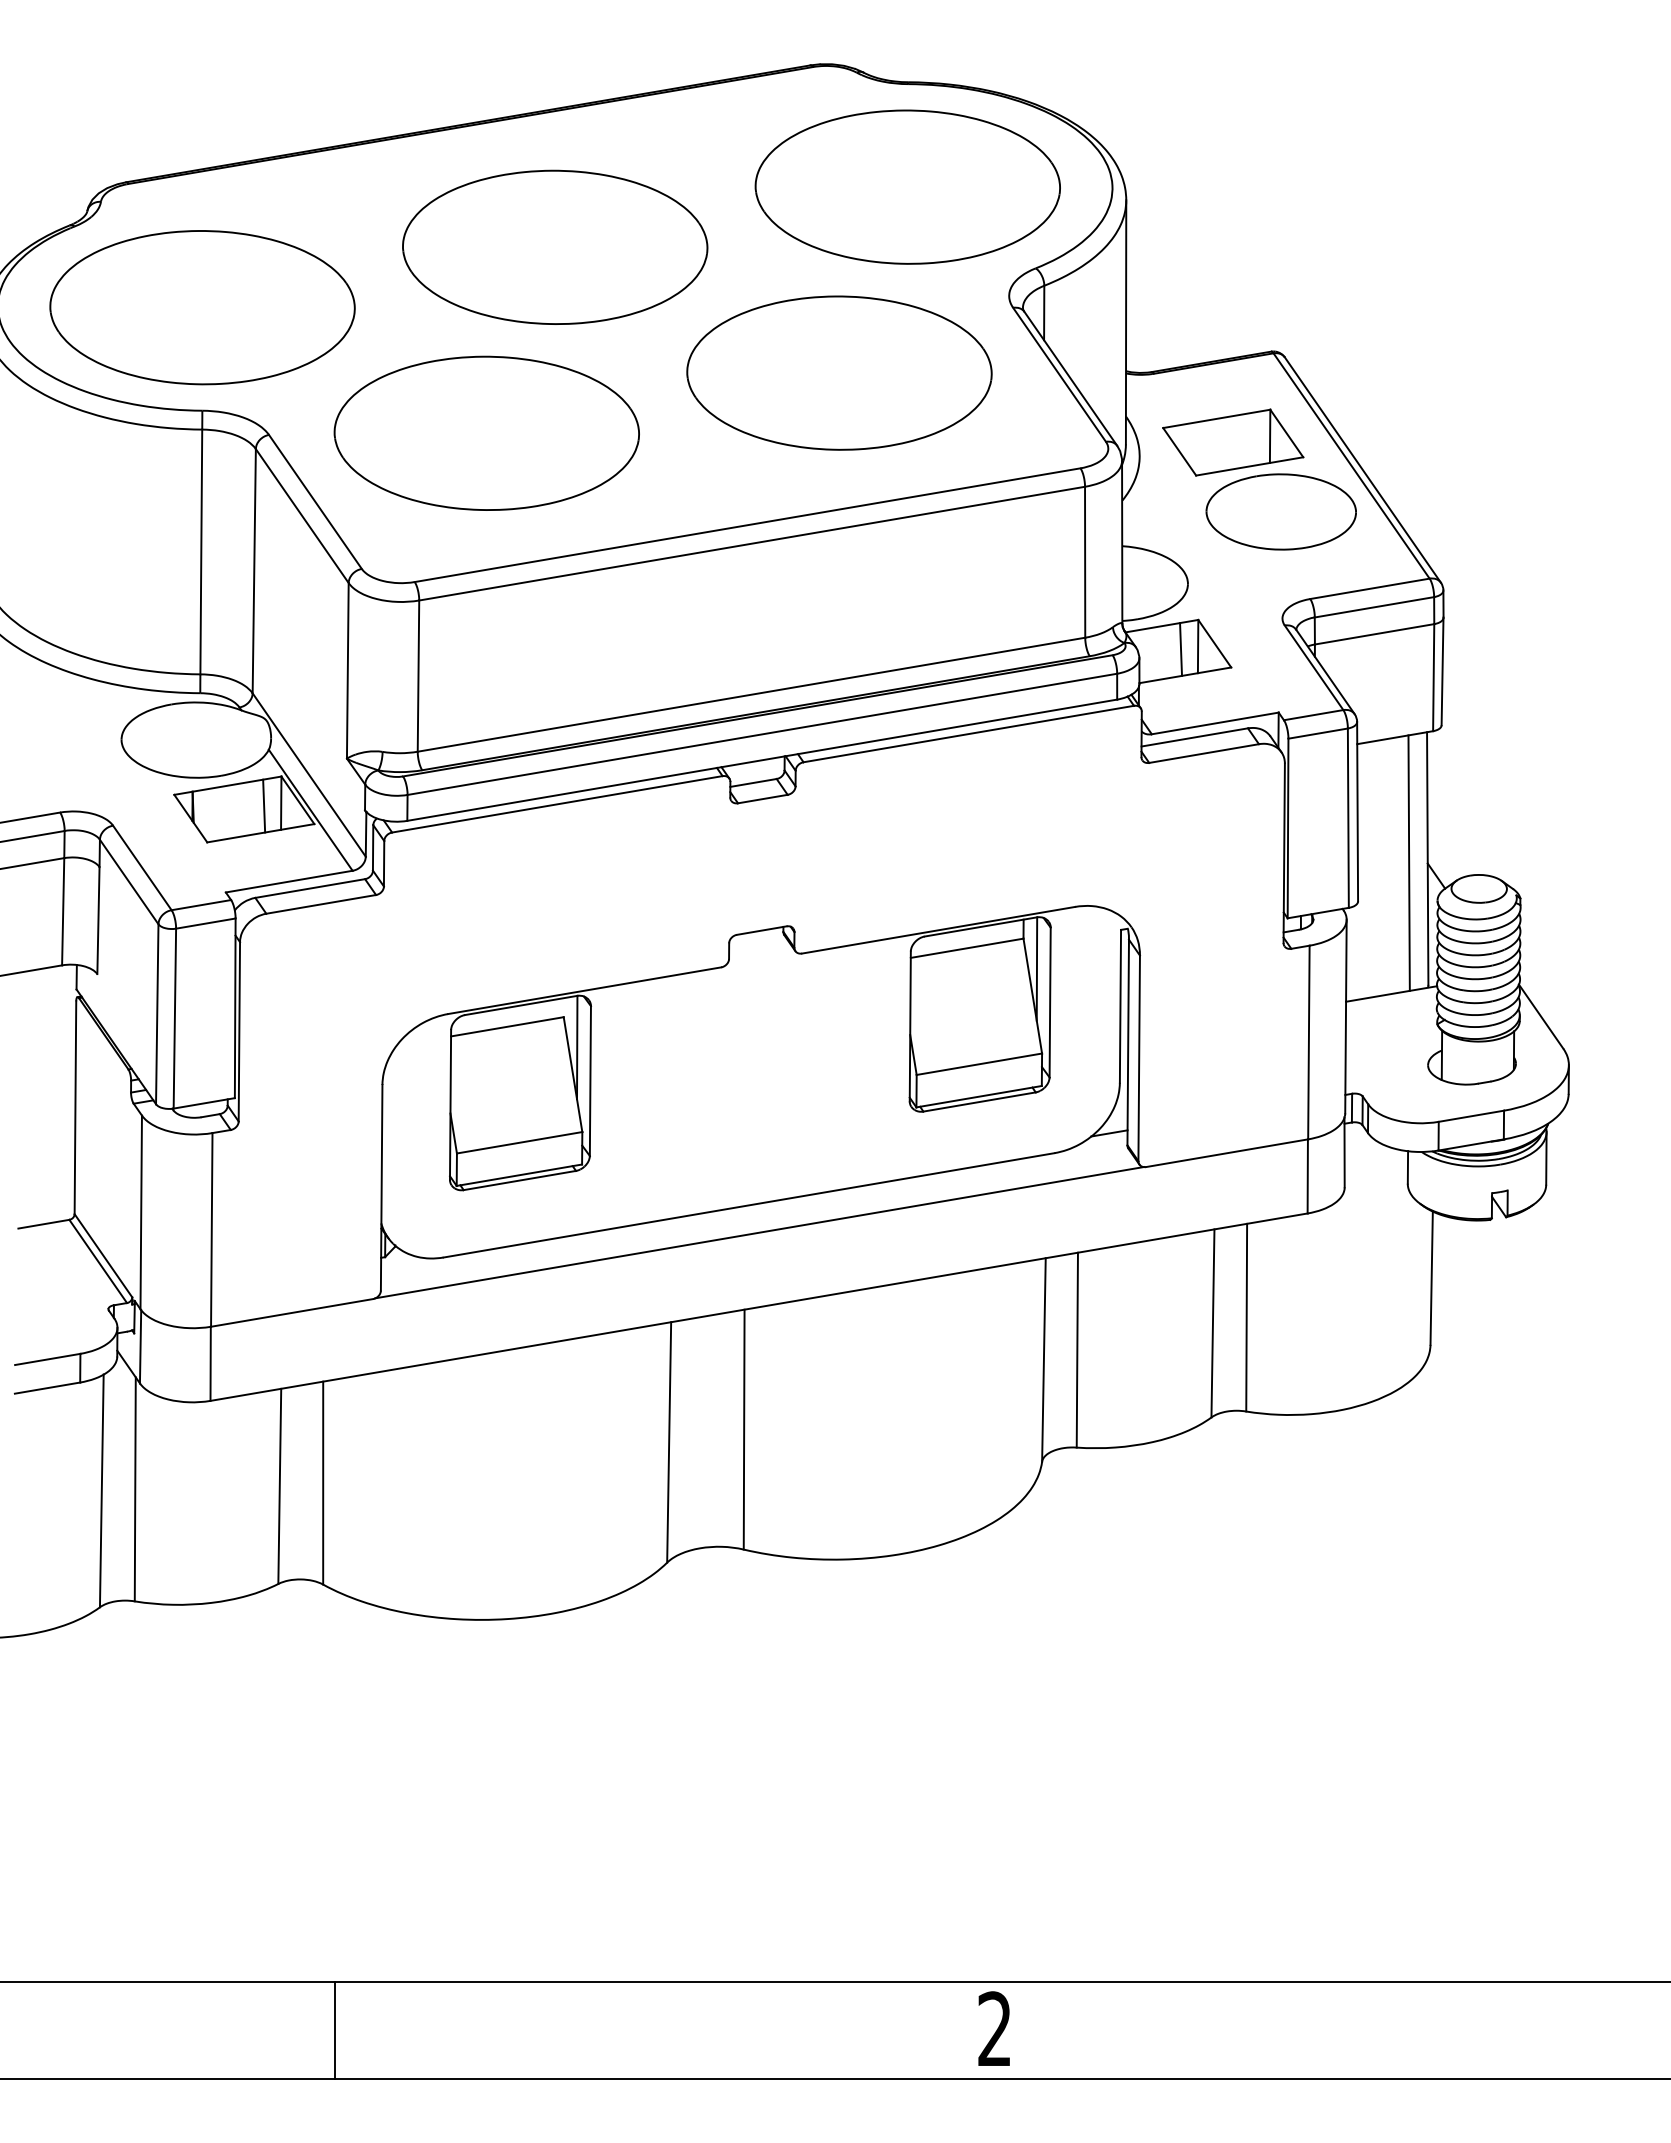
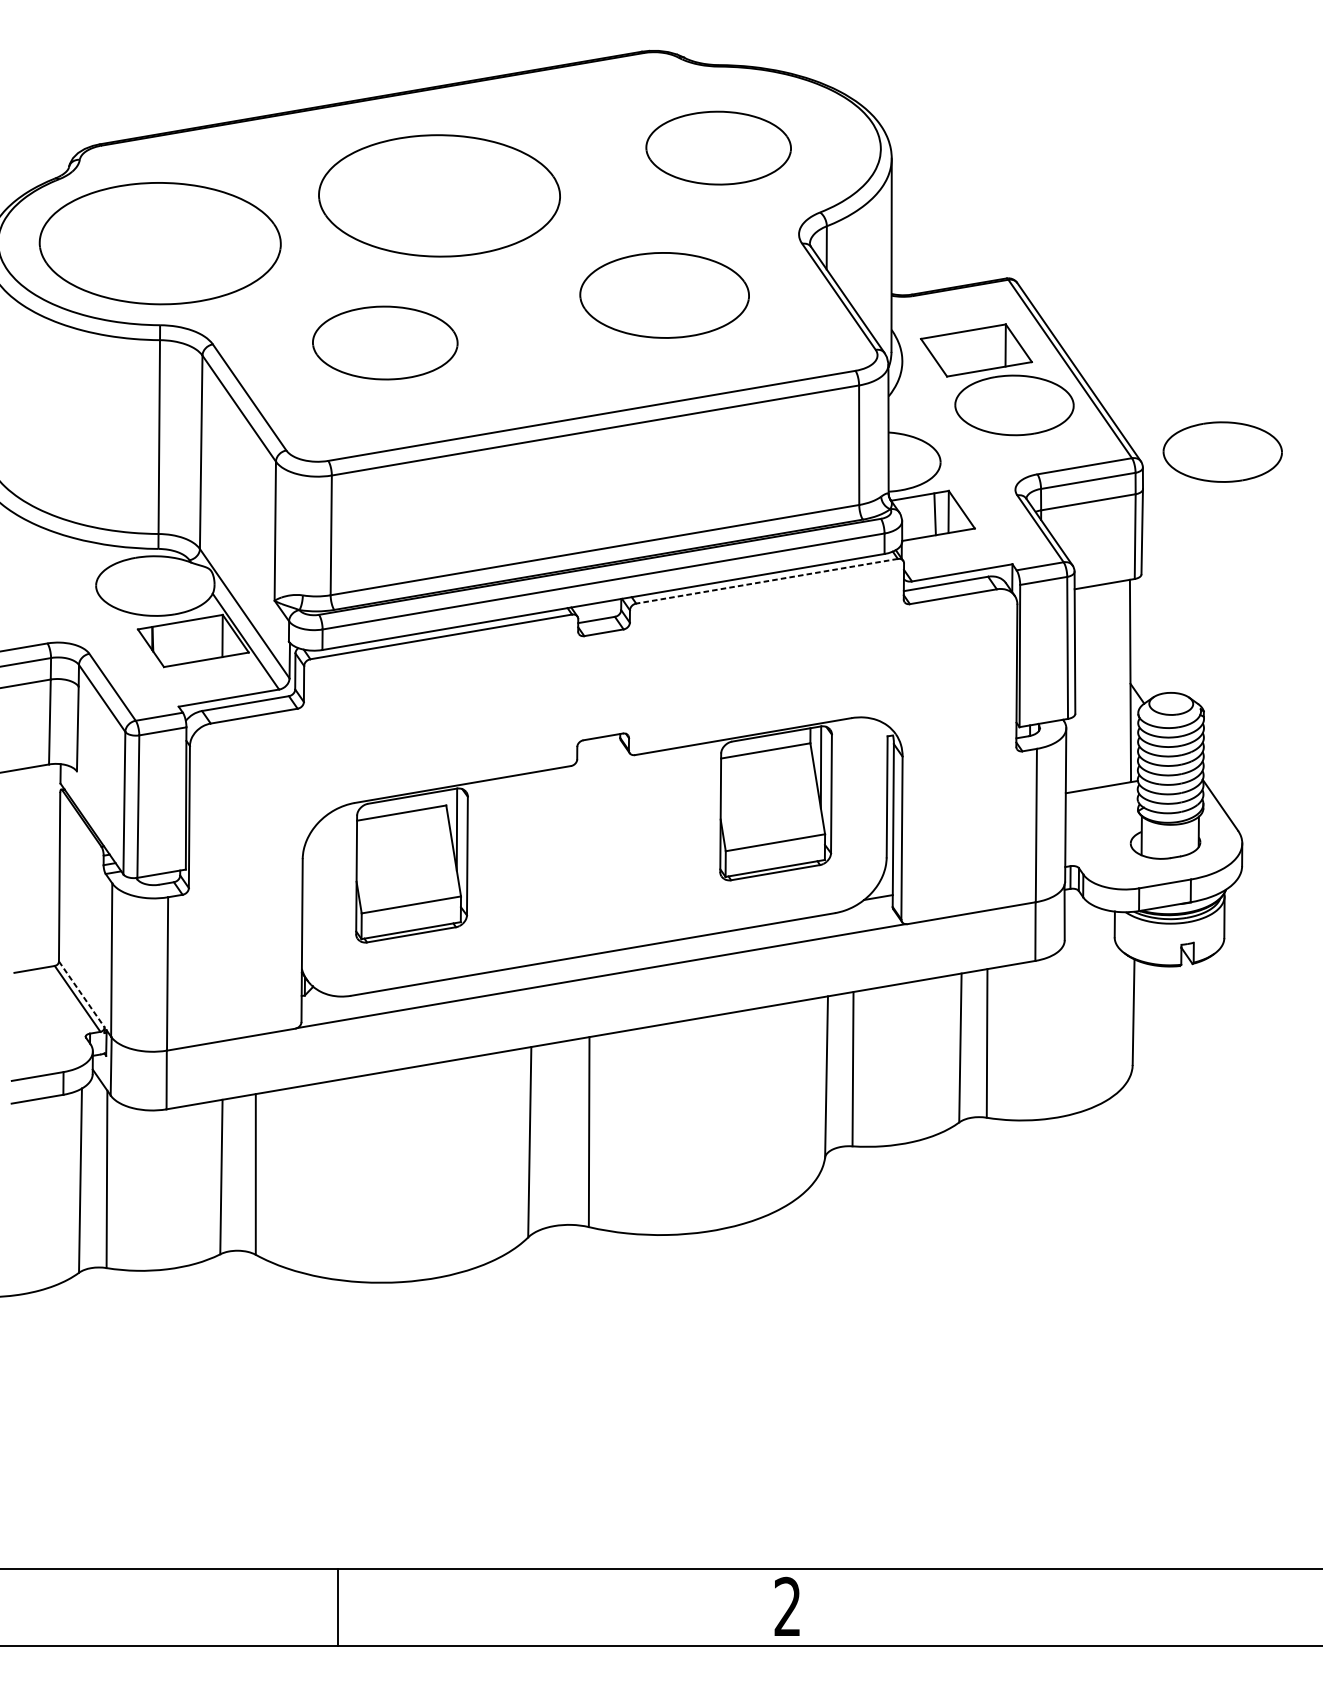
part: (907, 186) -> (718, 147), size x0.6
part: (839, 372) -> (664, 294), size x0.7
part: (486, 432) -> (385, 342), size x0.6
part: (1543, 570) -> (1222, 451), added
line: (968, 734) -> (766, 581), solid -> dashed
line: (264, 805) -> (209, 637), removed
line: (1408, 862) -> (1115, 682), removed
line: (103, 1255) -> (81, 994), solid -> dashed
line: (334, 2029) -> (337, 1607), moved

